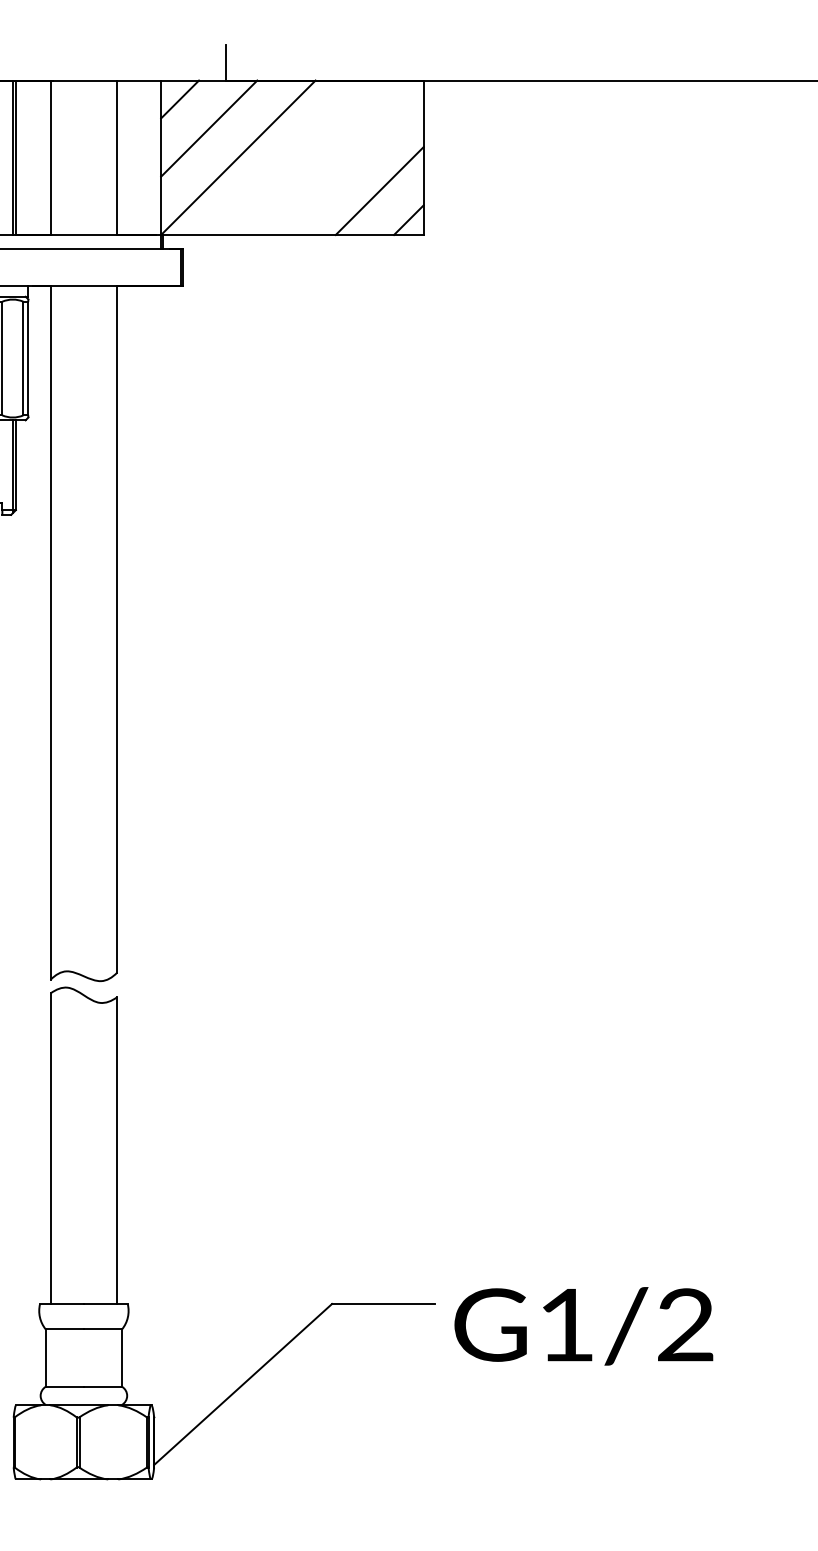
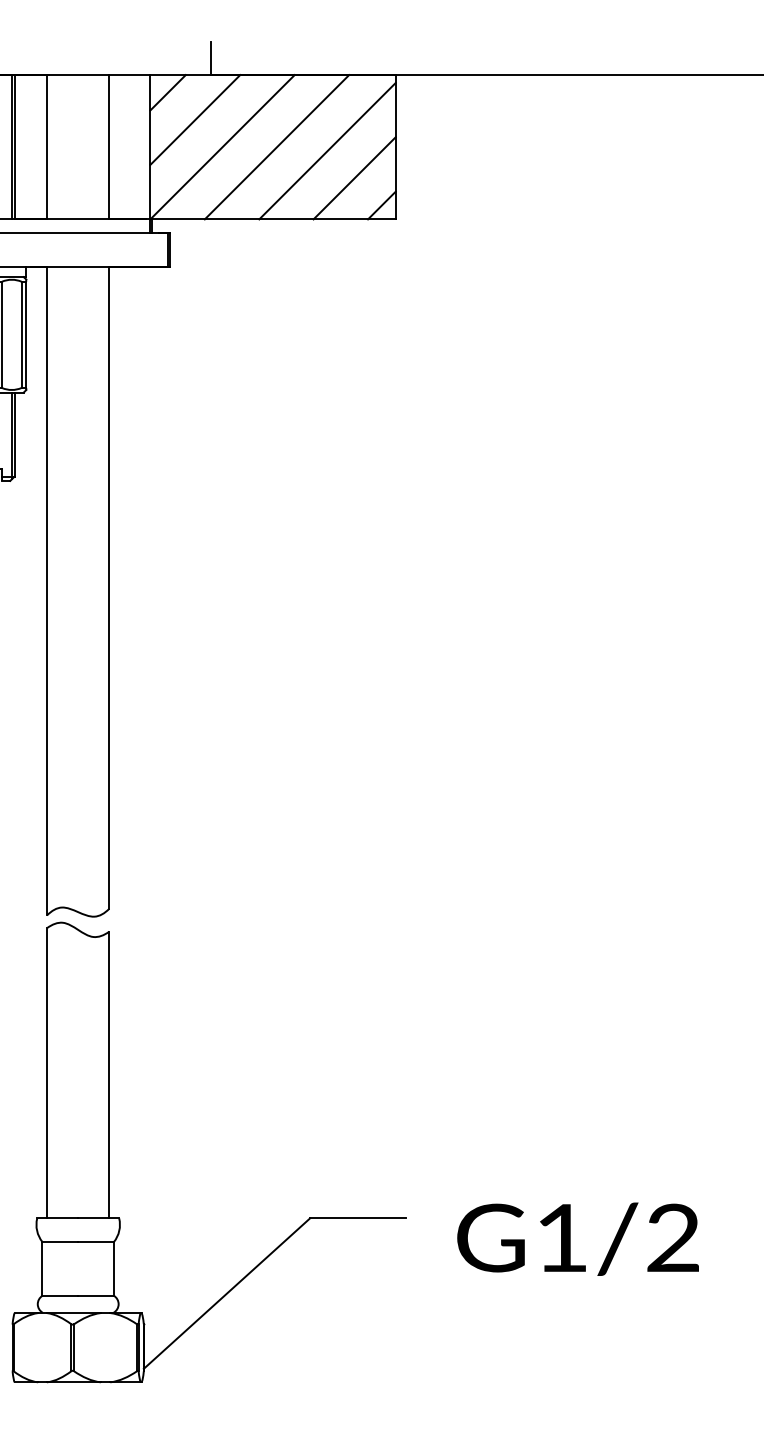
line: (296, 157) -> (276, 146), added
line: (350, 162) -> (327, 151), added
text: (583, 1326) -> (577, 1239), moved

